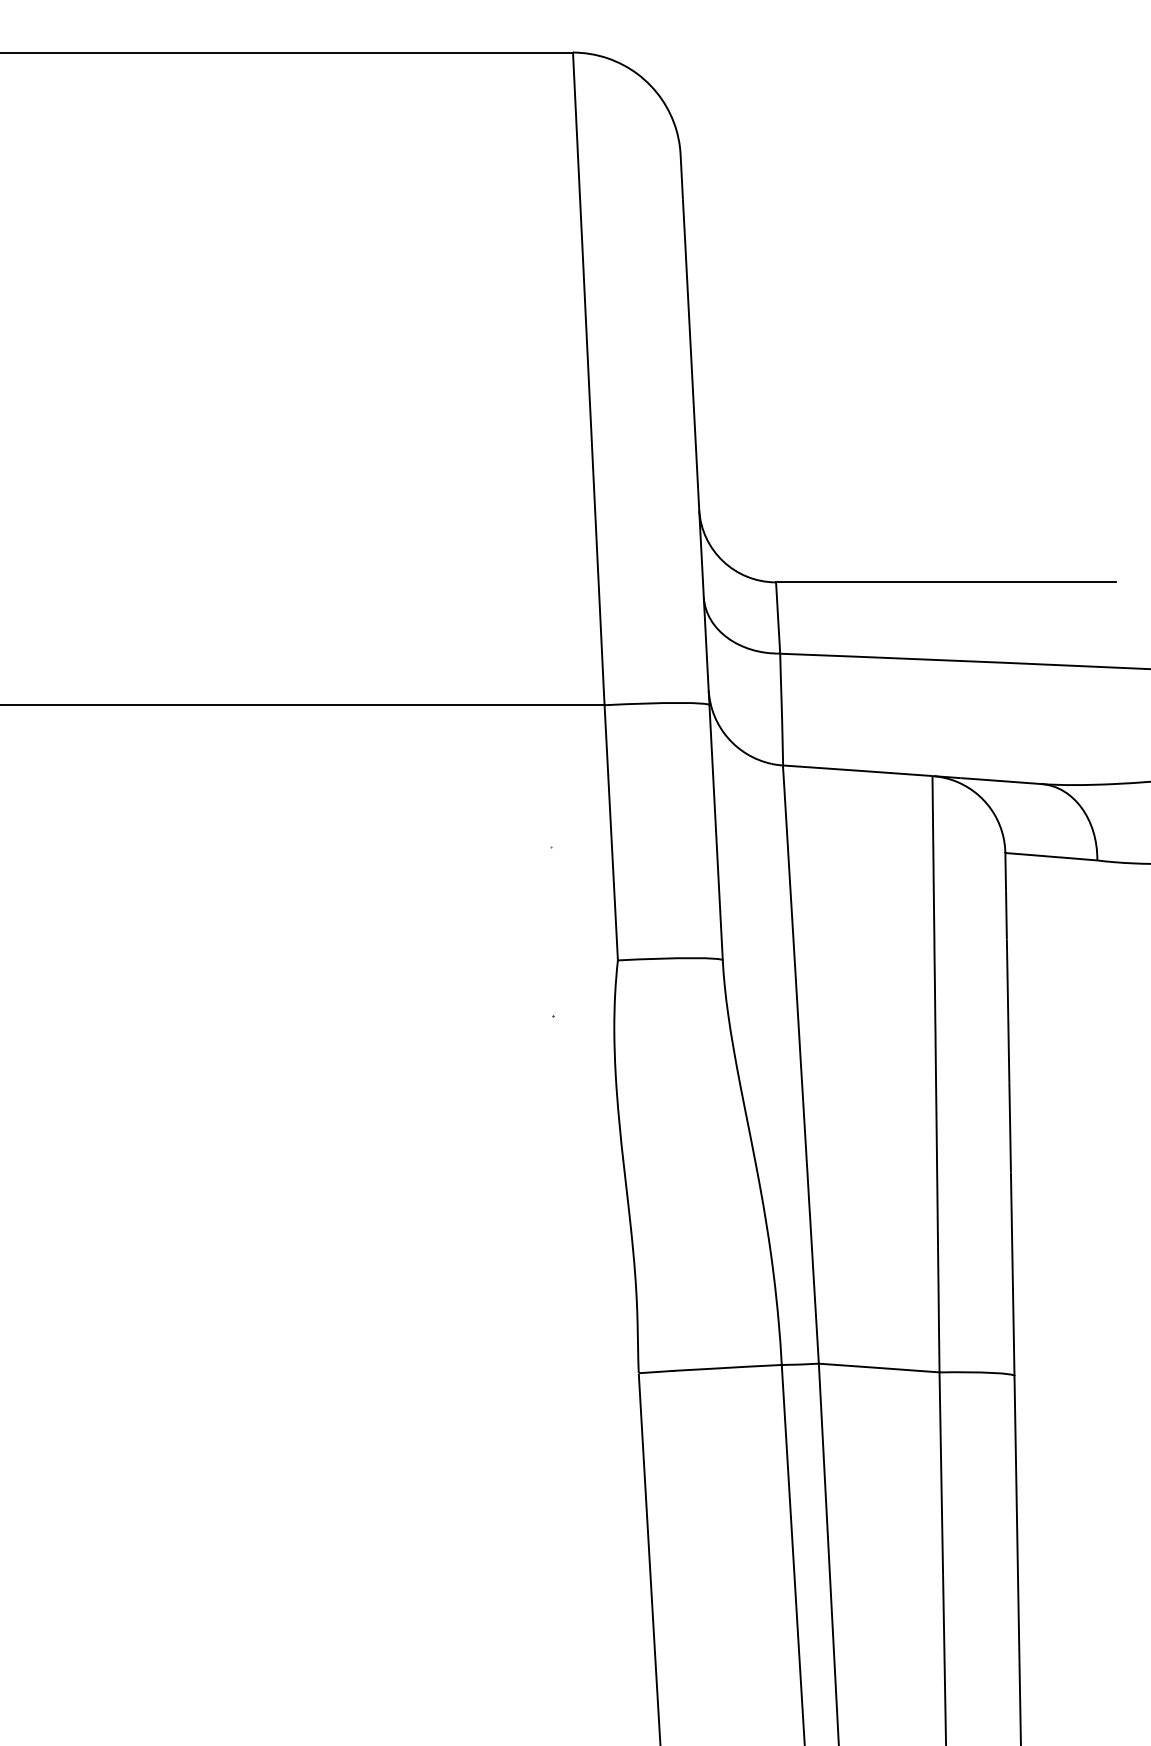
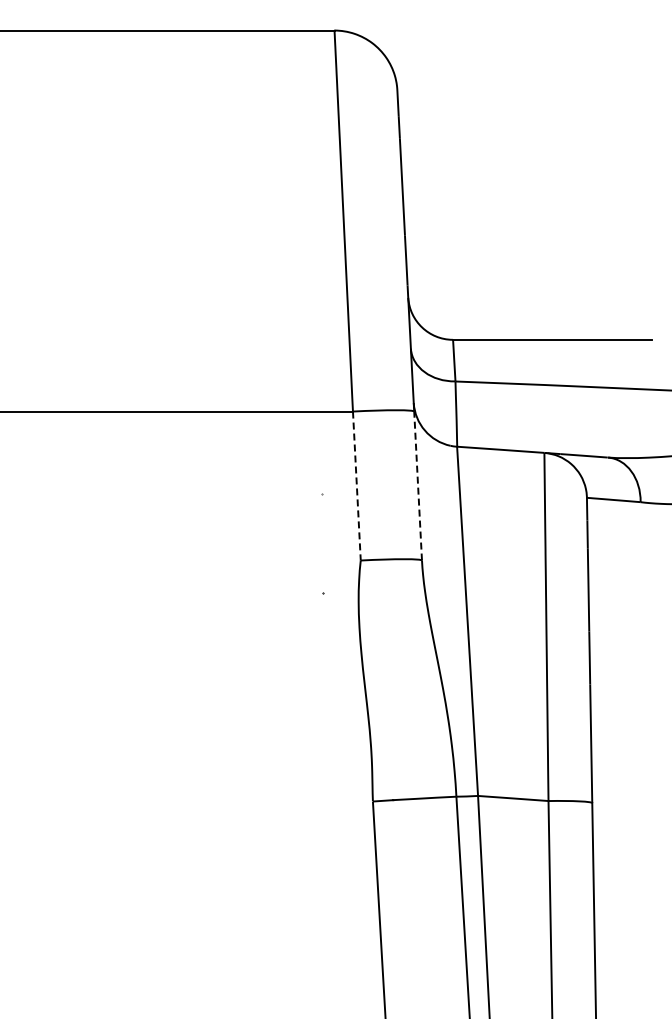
line: (610, 833) -> (356, 486), solid -> dashed
line: (716, 833) -> (418, 486), solid -> dashed

